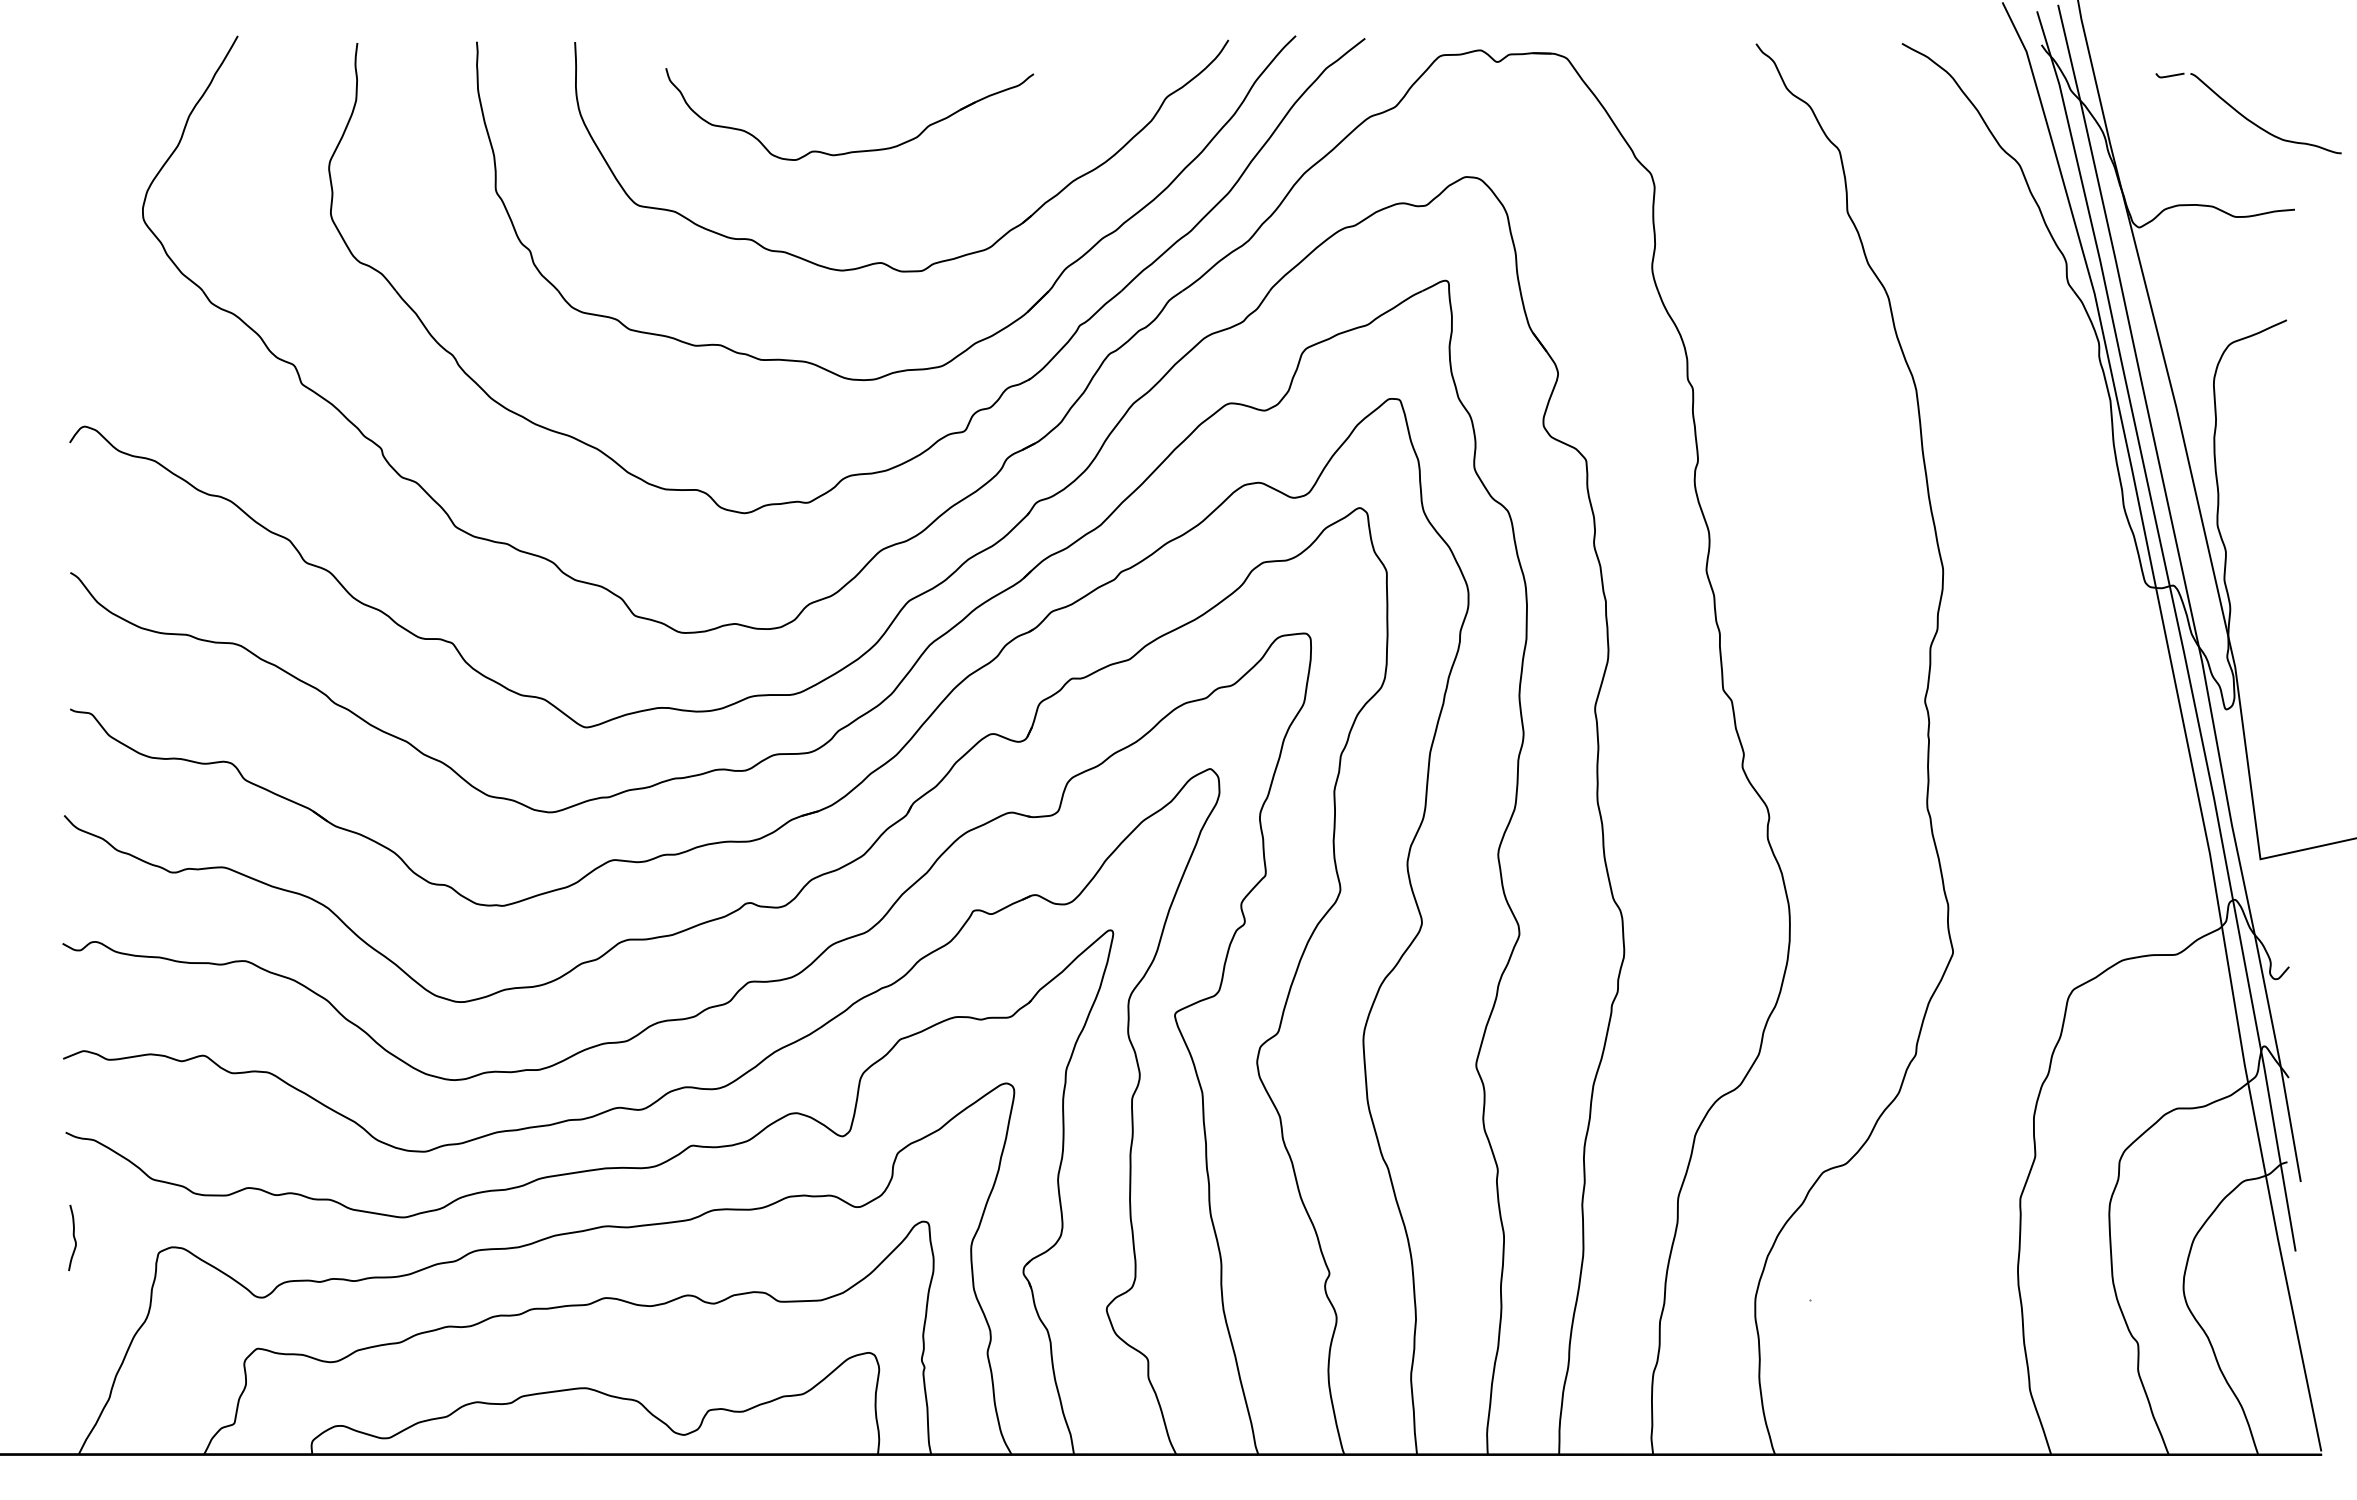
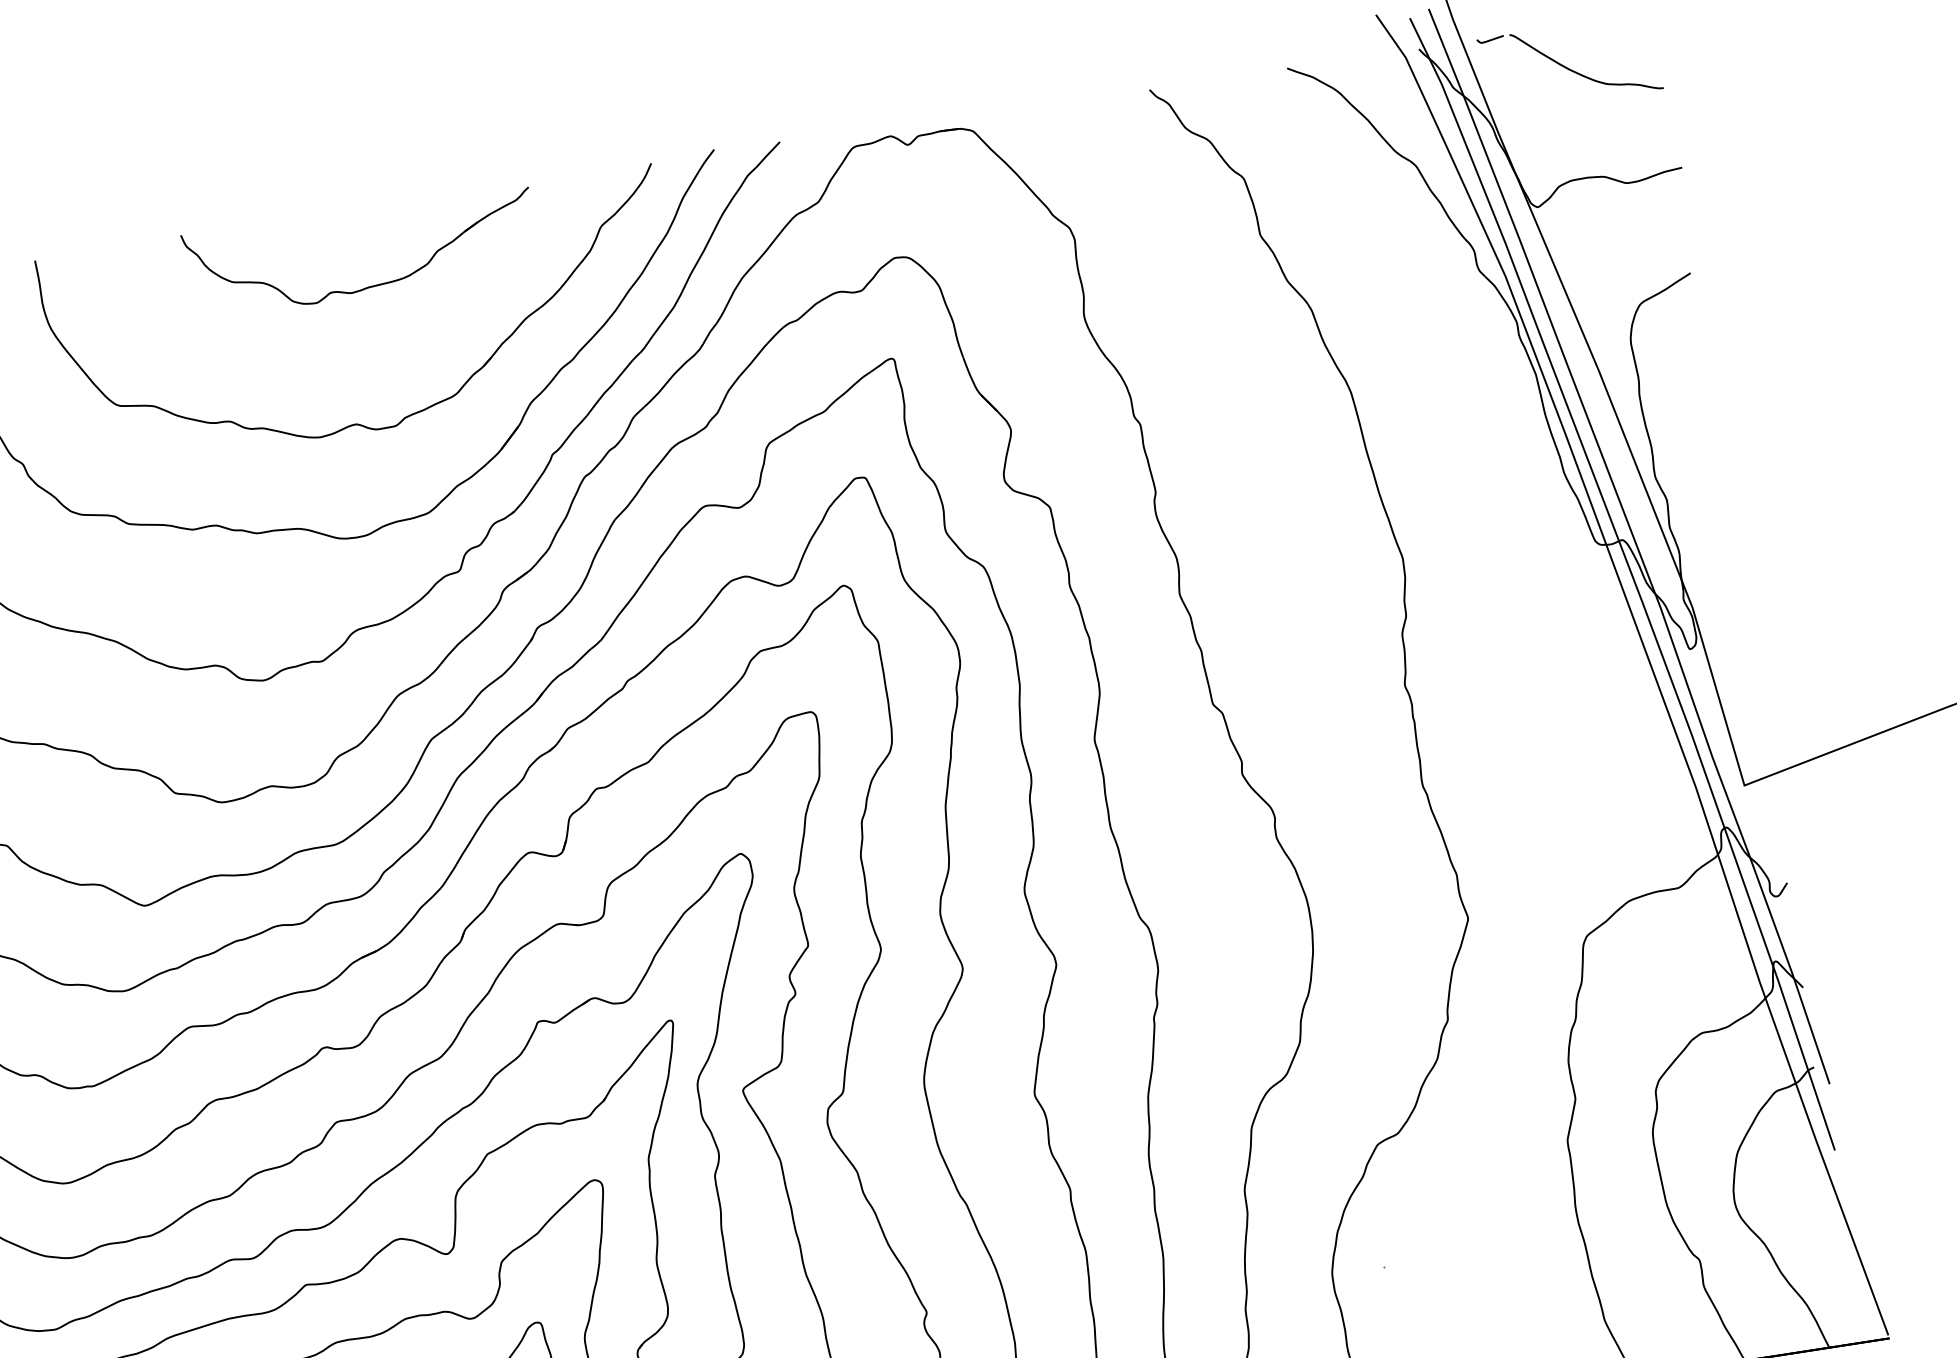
part: (2248, 113) -> (1570, 64), moved
part: (857, 150) -> (373, 285), moved

